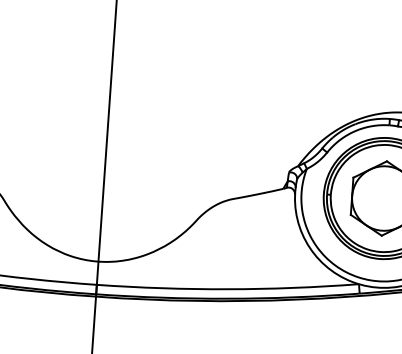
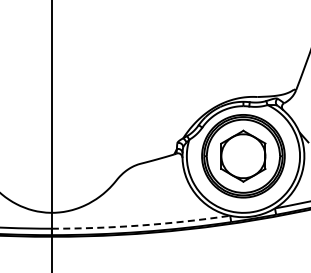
arc: (228, 289) -> (141, 225), solid -> dashed

